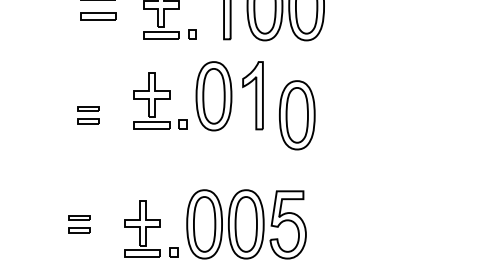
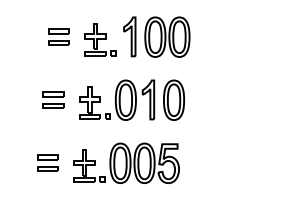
part: (199, 94) -> (117, 99), moved
part: (88, 113) -> (53, 99), size x1.67
part: (78, 222) -> (47, 162), size x1.67

